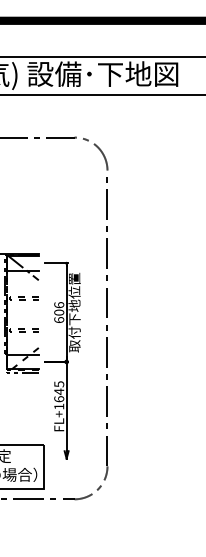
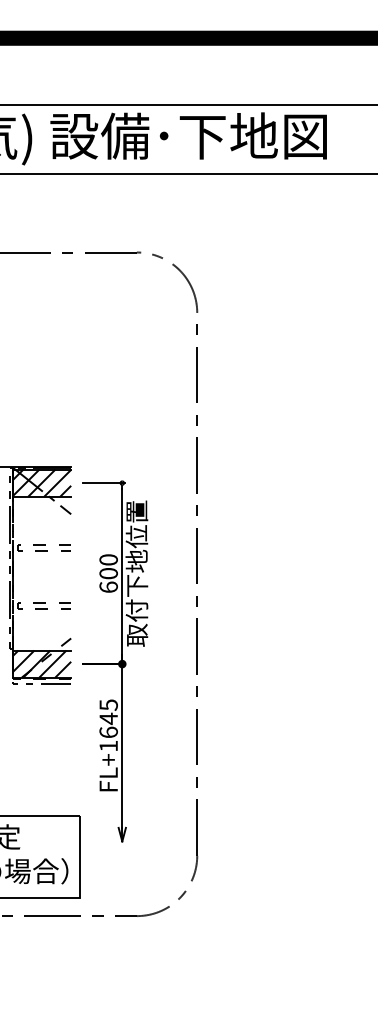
hatch: (22, 262) -> (41, 481), added
text: (58, 305) -> (107, 560), 606 -> 600
hatch: (22, 361) -> (41, 663), added

